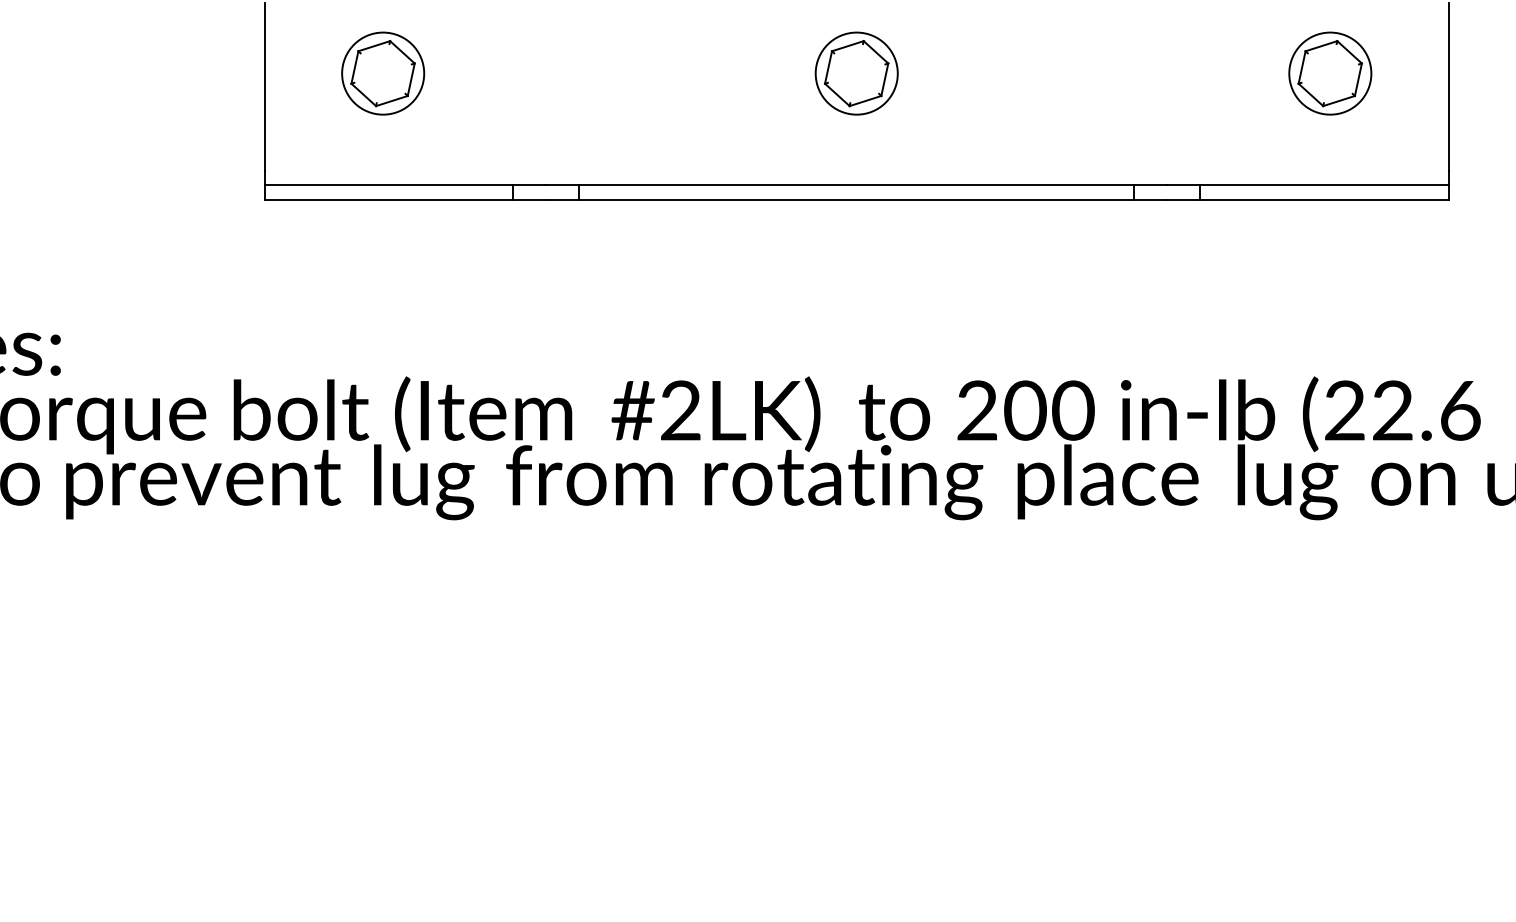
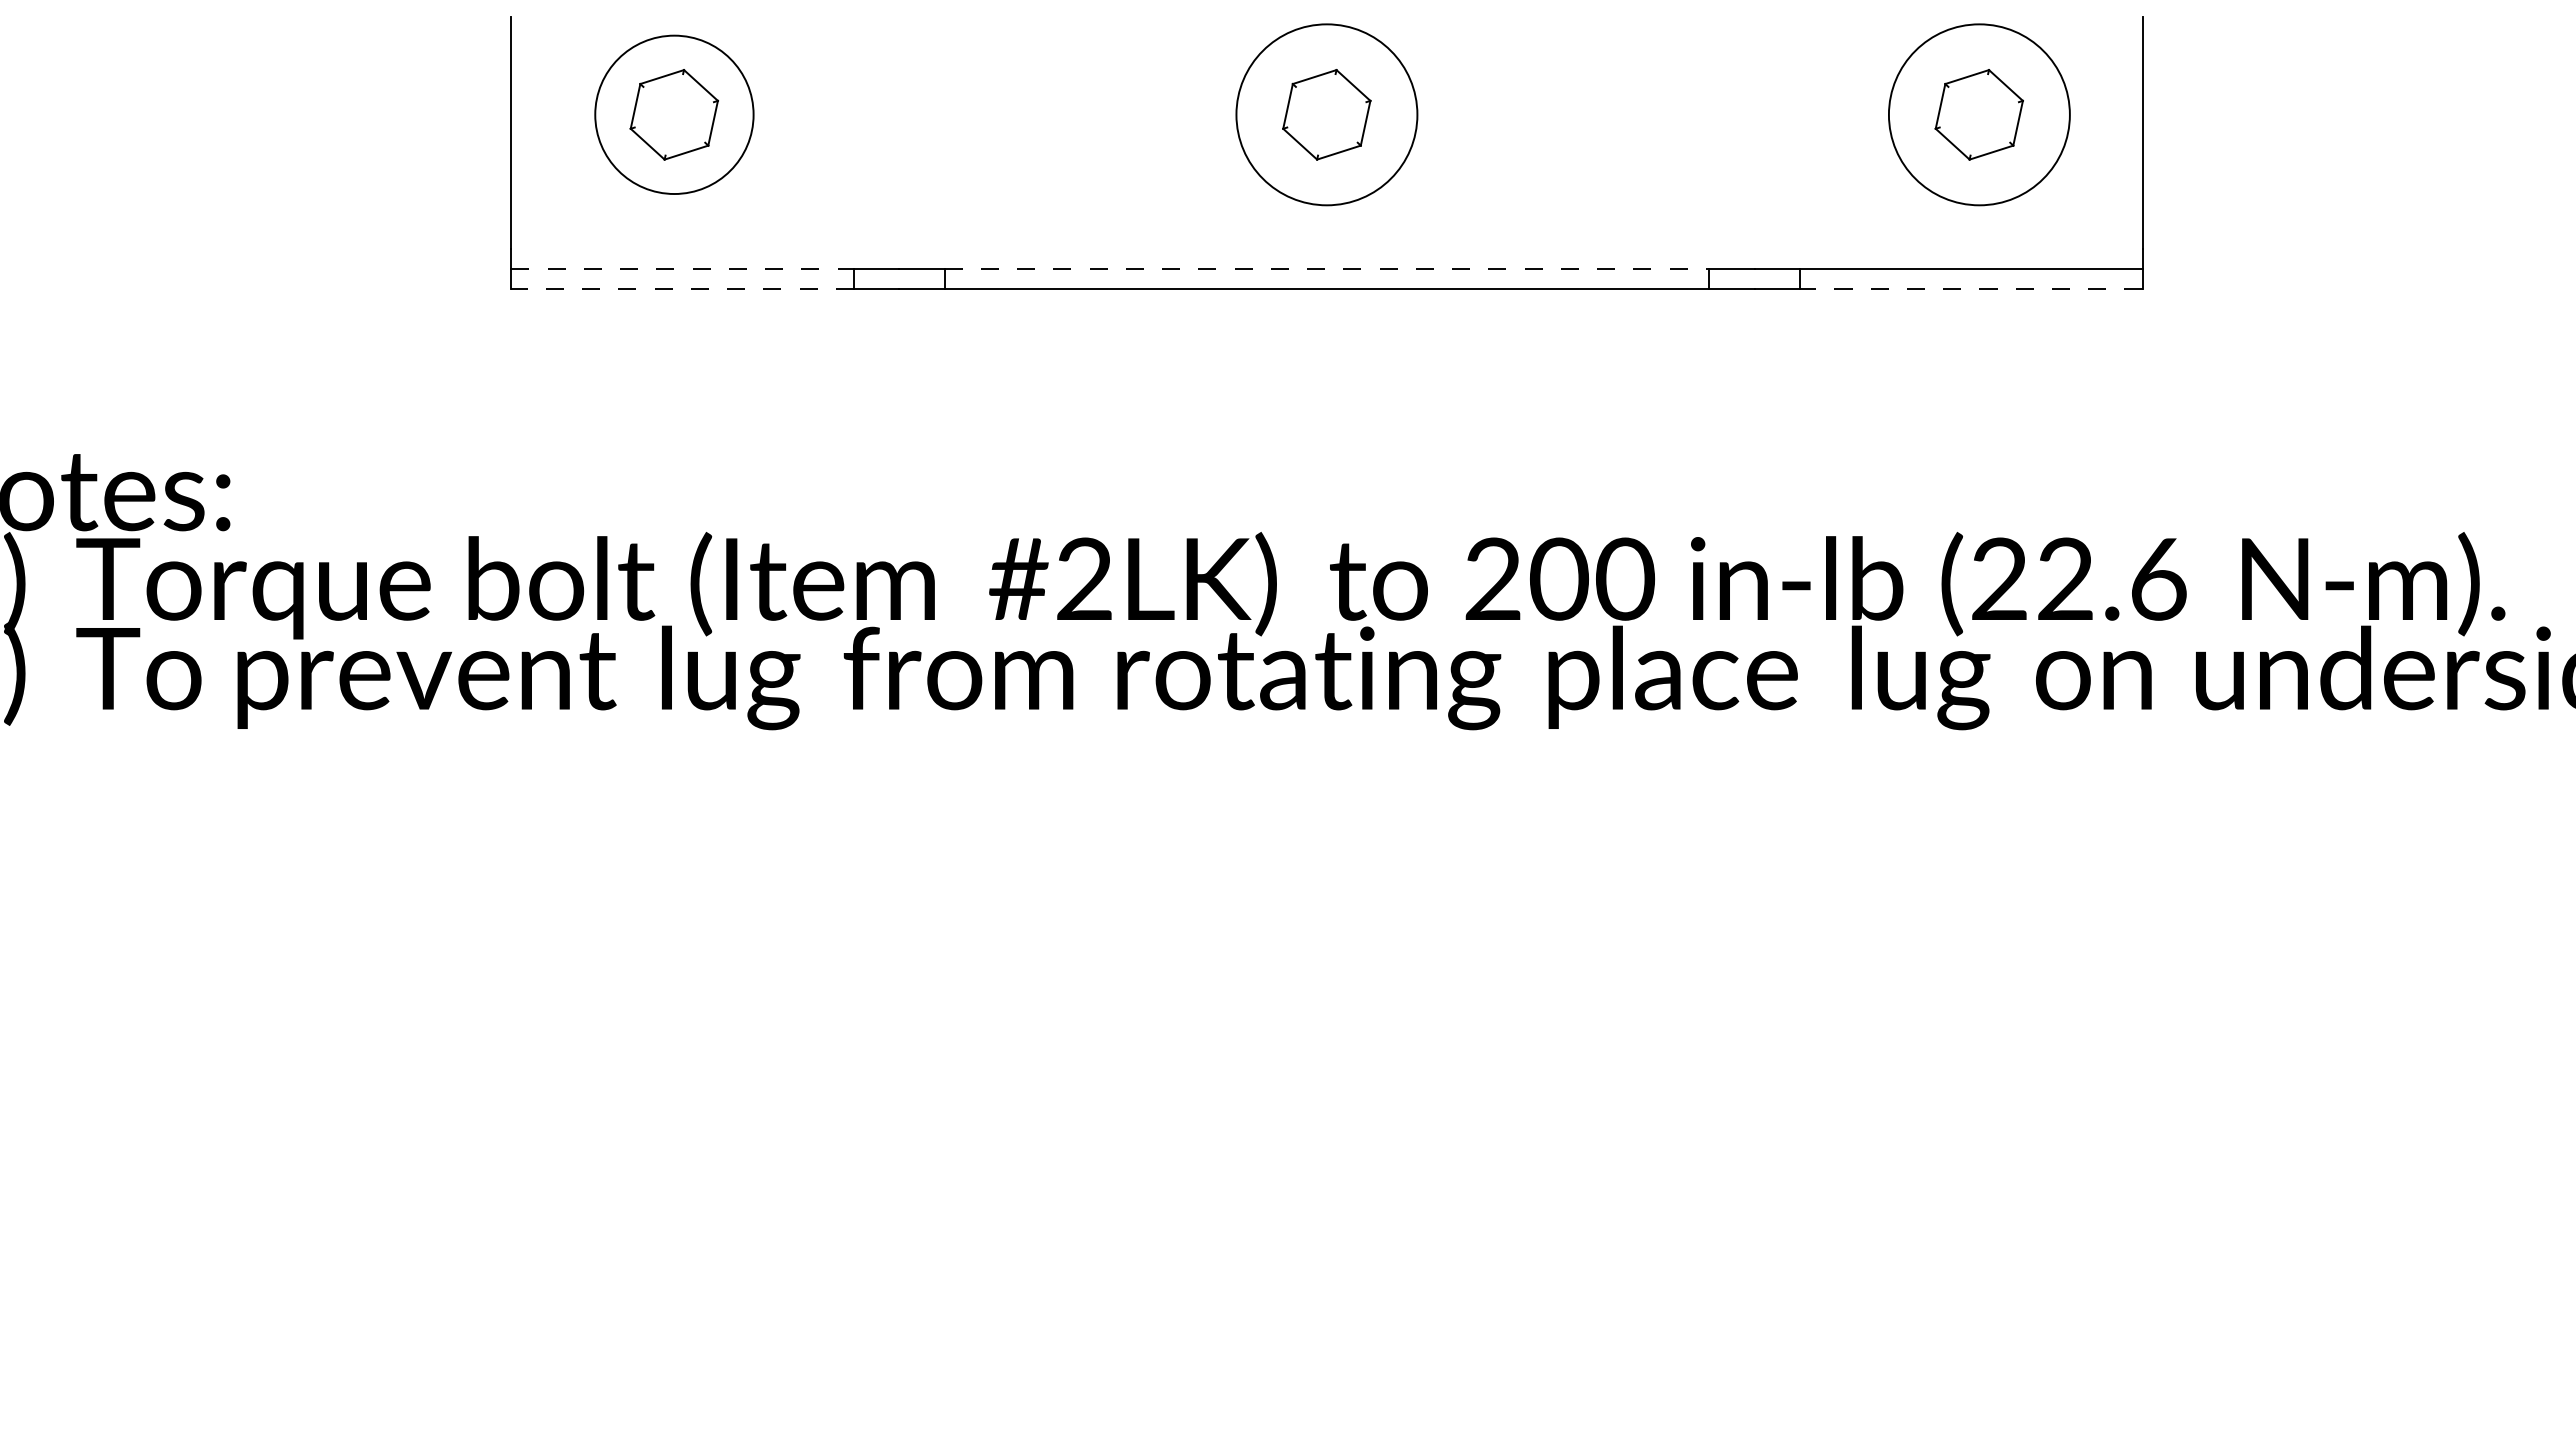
circle: (382, 73) -> (673, 114), size x1.4
circle: (856, 73) -> (1326, 114), size x1.6
circle: (1329, 73) -> (1978, 114), size x1.6
line: (389, 185) -> (683, 268), solid -> dashed
line: (857, 185) -> (1327, 268), solid -> dashed
line: (389, 199) -> (682, 288), solid -> dashed
line: (1323, 199) -> (1970, 288), solid -> dashed

